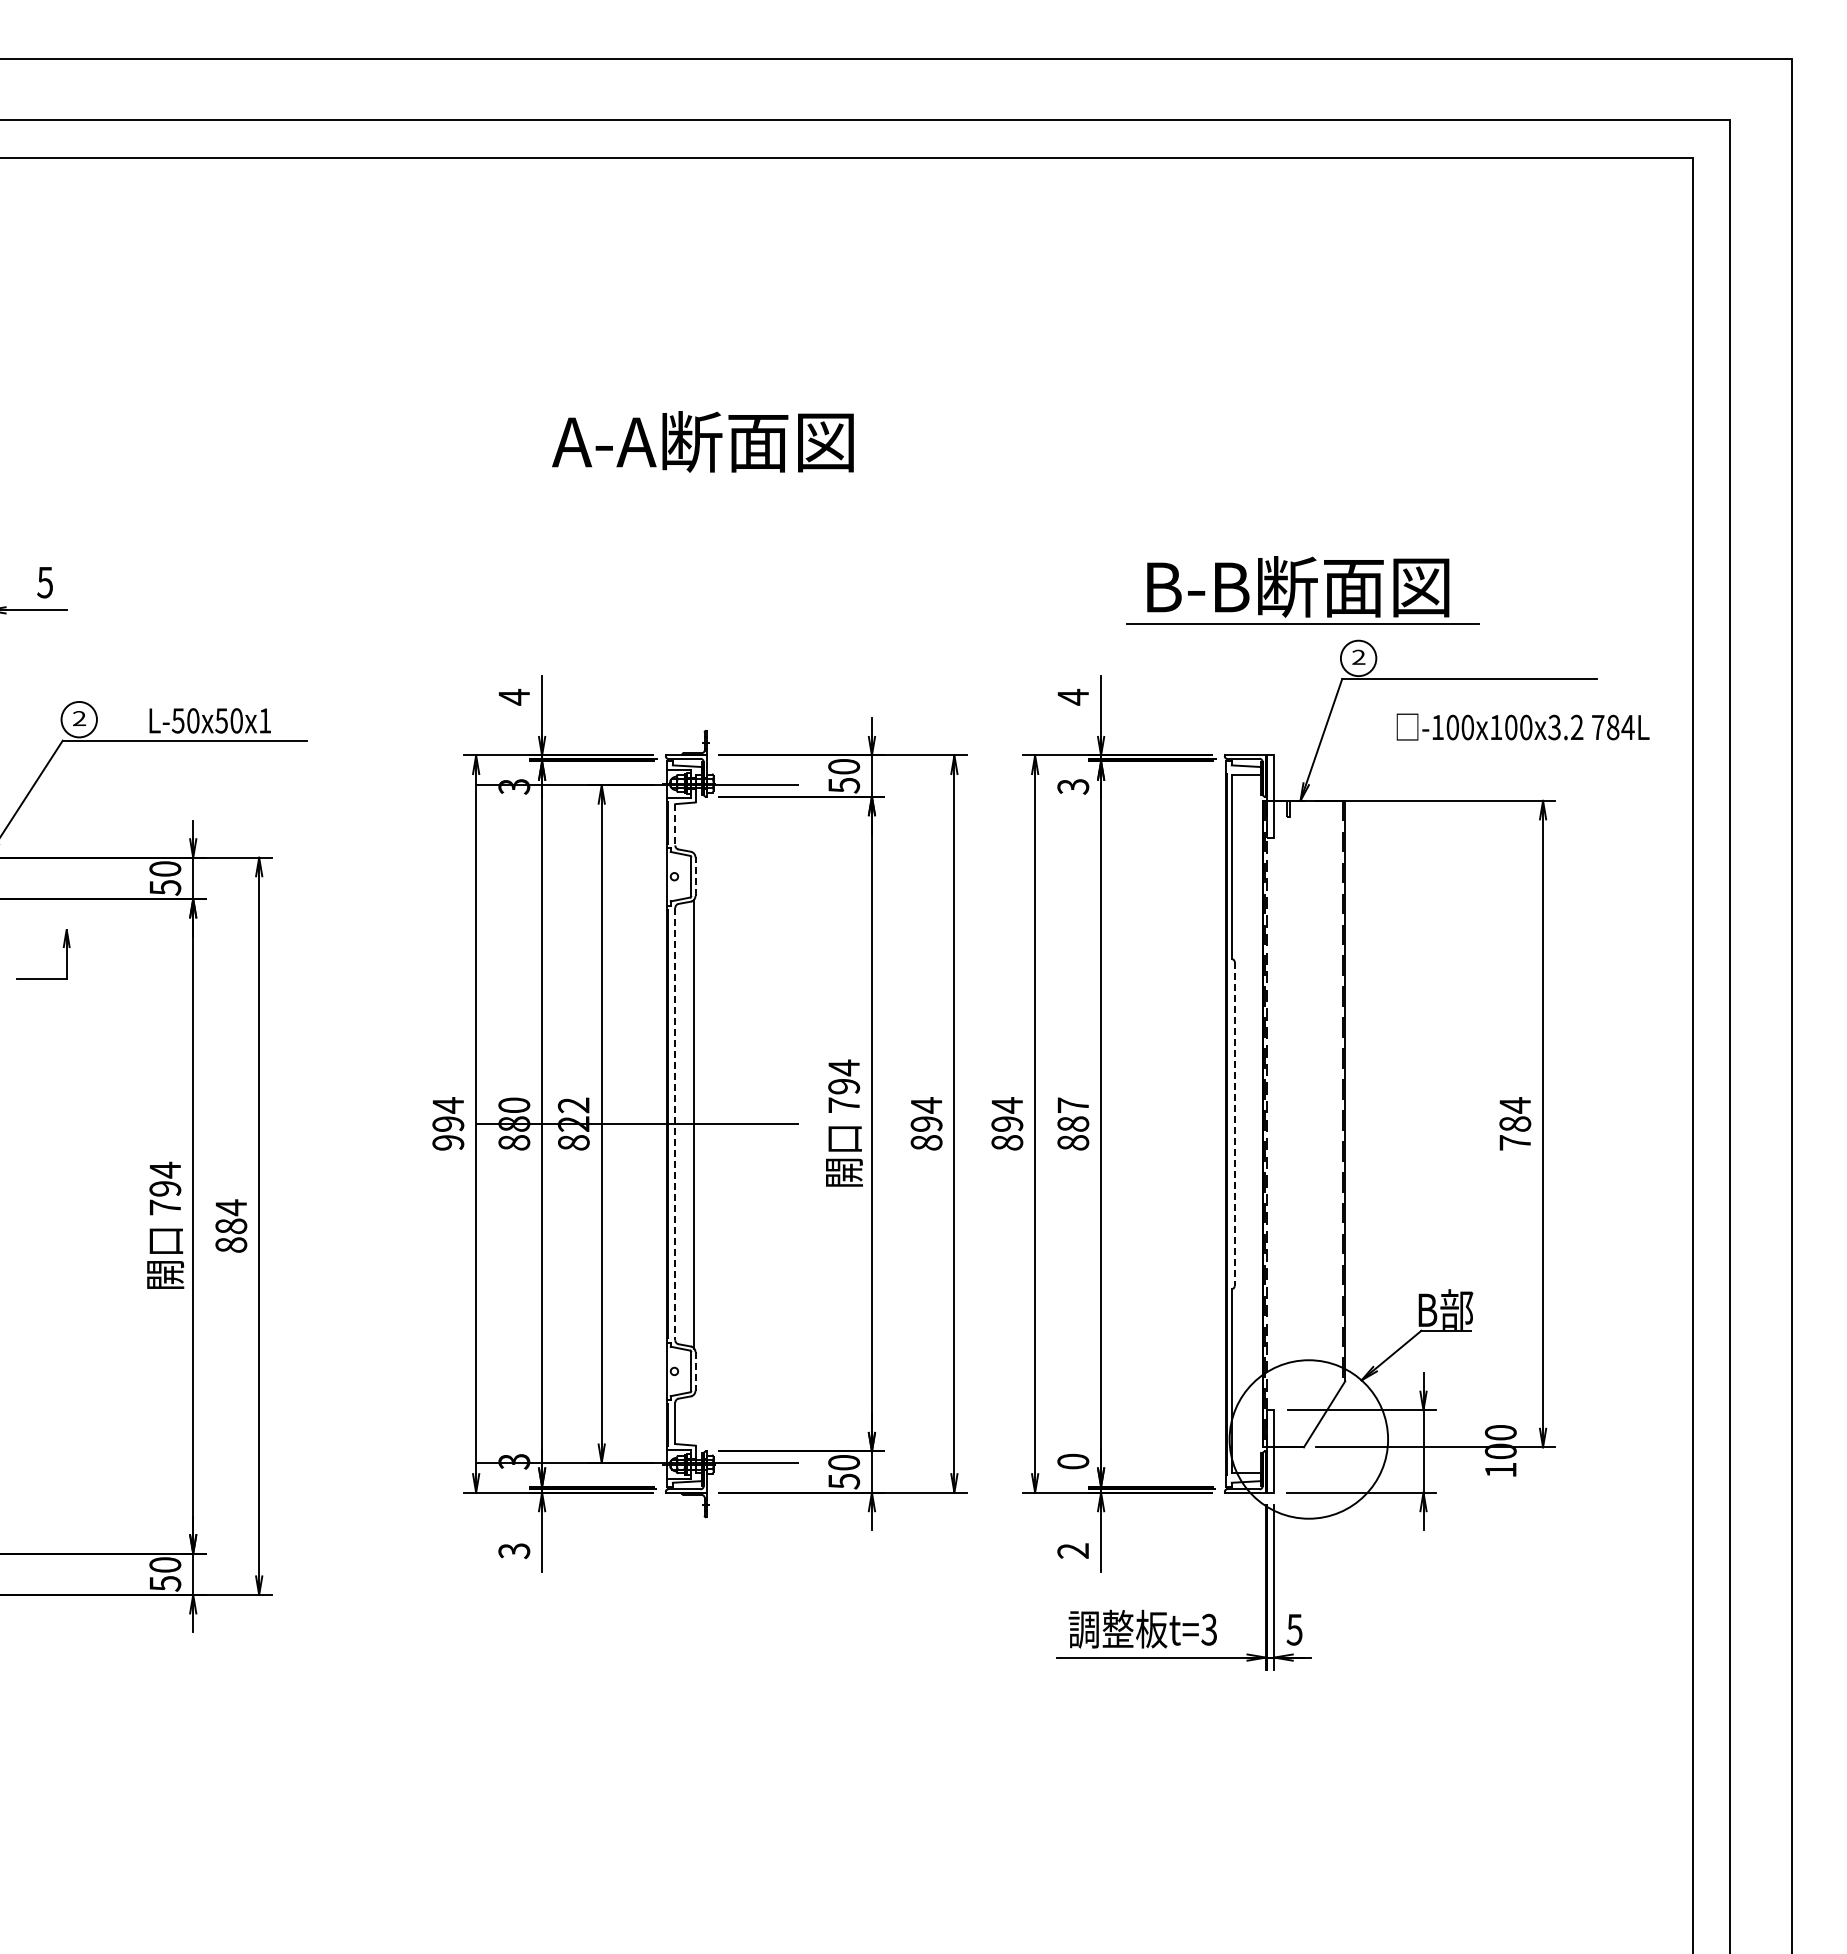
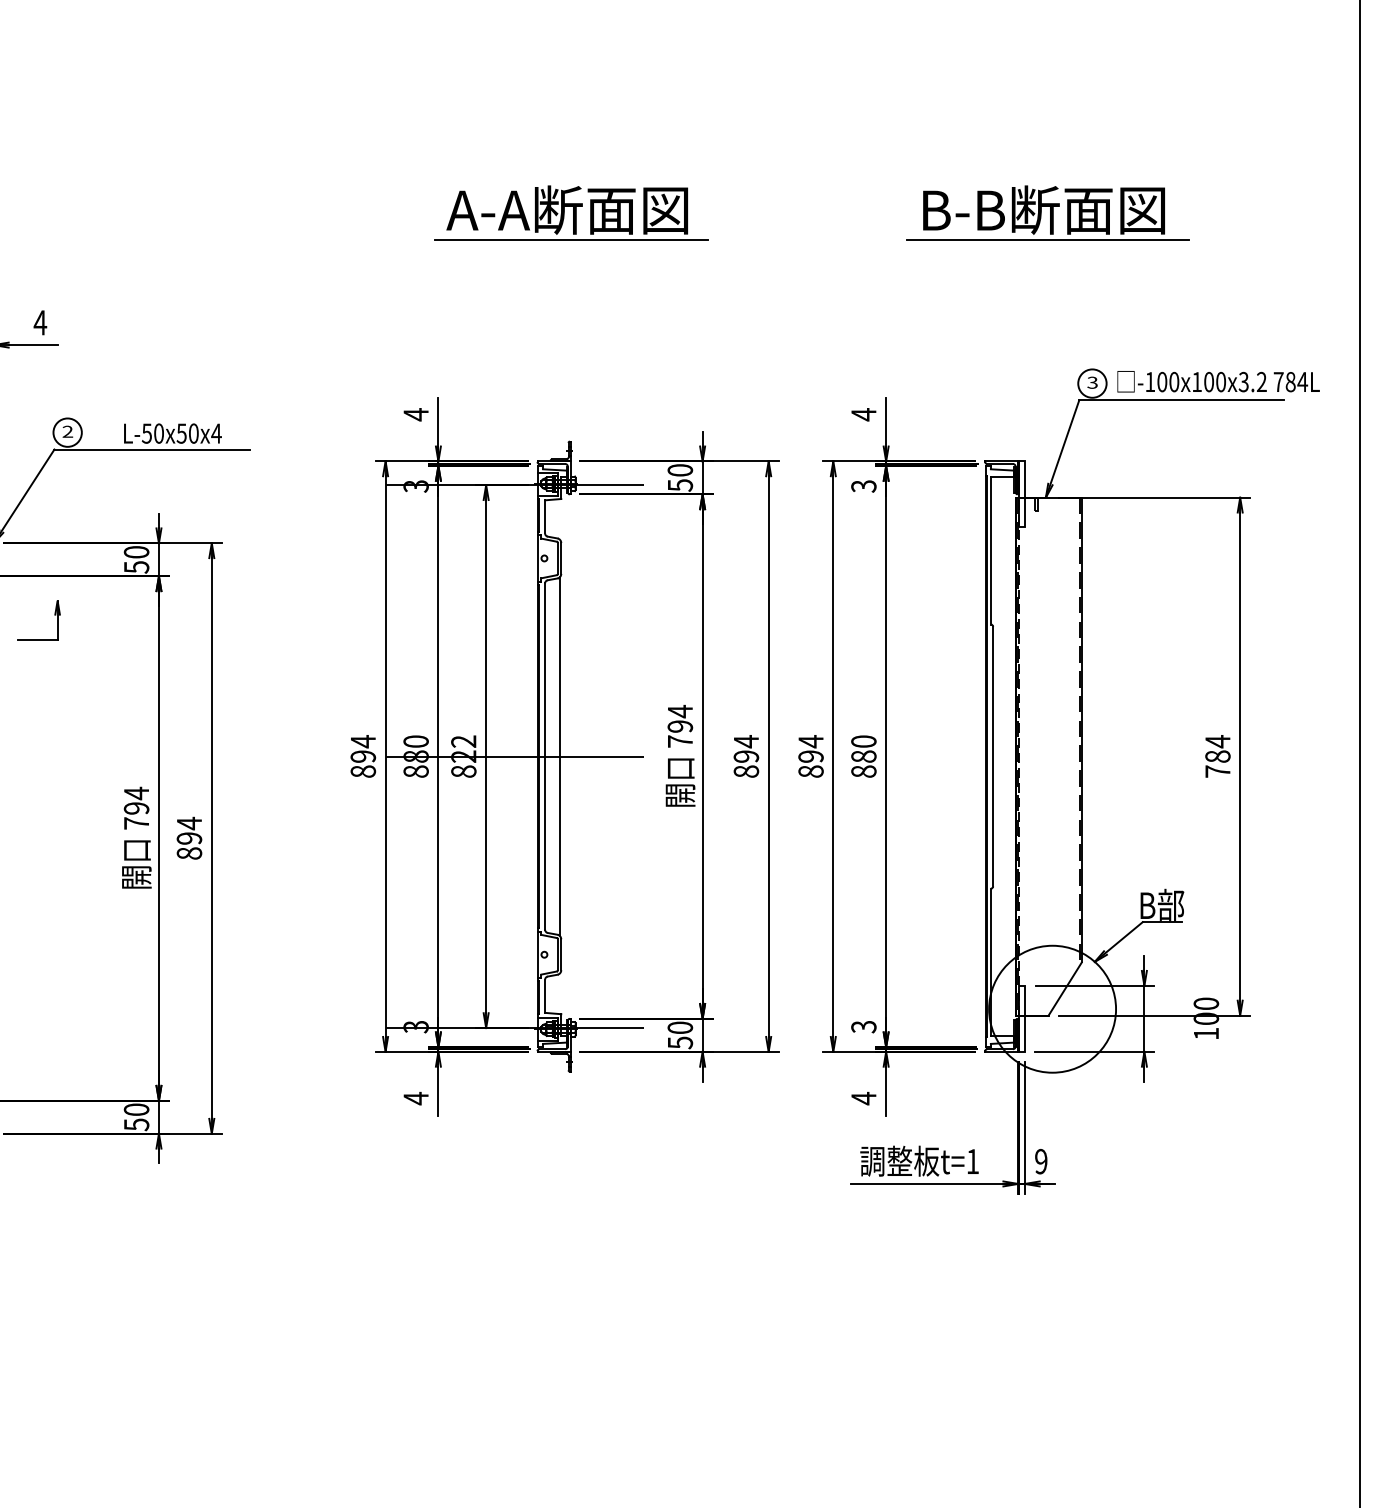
line: (708, 479) -> (571, 240), added
text: (44, 582) -> (39, 322), 5 -> 4
part: (1302, 590) -> (1047, 213), moved
text: (1358, 657) -> (1092, 382), 2 -> 3
text: (264, 720) -> (216, 433), L-50x50x1 -> L-50x50x4
text: (1522, 726) -> (1218, 381), moved
line: (675, 824) -> (545, 516), dashed -> solid
line: (695, 876) -> (561, 558), dashed -> solid
text: (1073, 1104) -> (864, 740), 887 -> 880
line: (675, 1124) -> (545, 756), dashed -> solid
line: (1234, 1124) -> (993, 756), dashed -> solid
text: (448, 1142) -> (363, 771), 994 -> 894
text: (231, 1226) -> (189, 838), 884 -> 894
line: (695, 1371) -> (561, 954), dashed -> solid
text: (1073, 1461) -> (864, 1026), 0 -> 3
text: (514, 1550) -> (416, 1098), 3 -> 4
text: (1072, 1550) -> (863, 1098), 2 -> 4
text: (1208, 1629) -> (972, 1161), t=3 -> t=1
text: (1294, 1629) -> (1041, 1161), 5 -> 9

